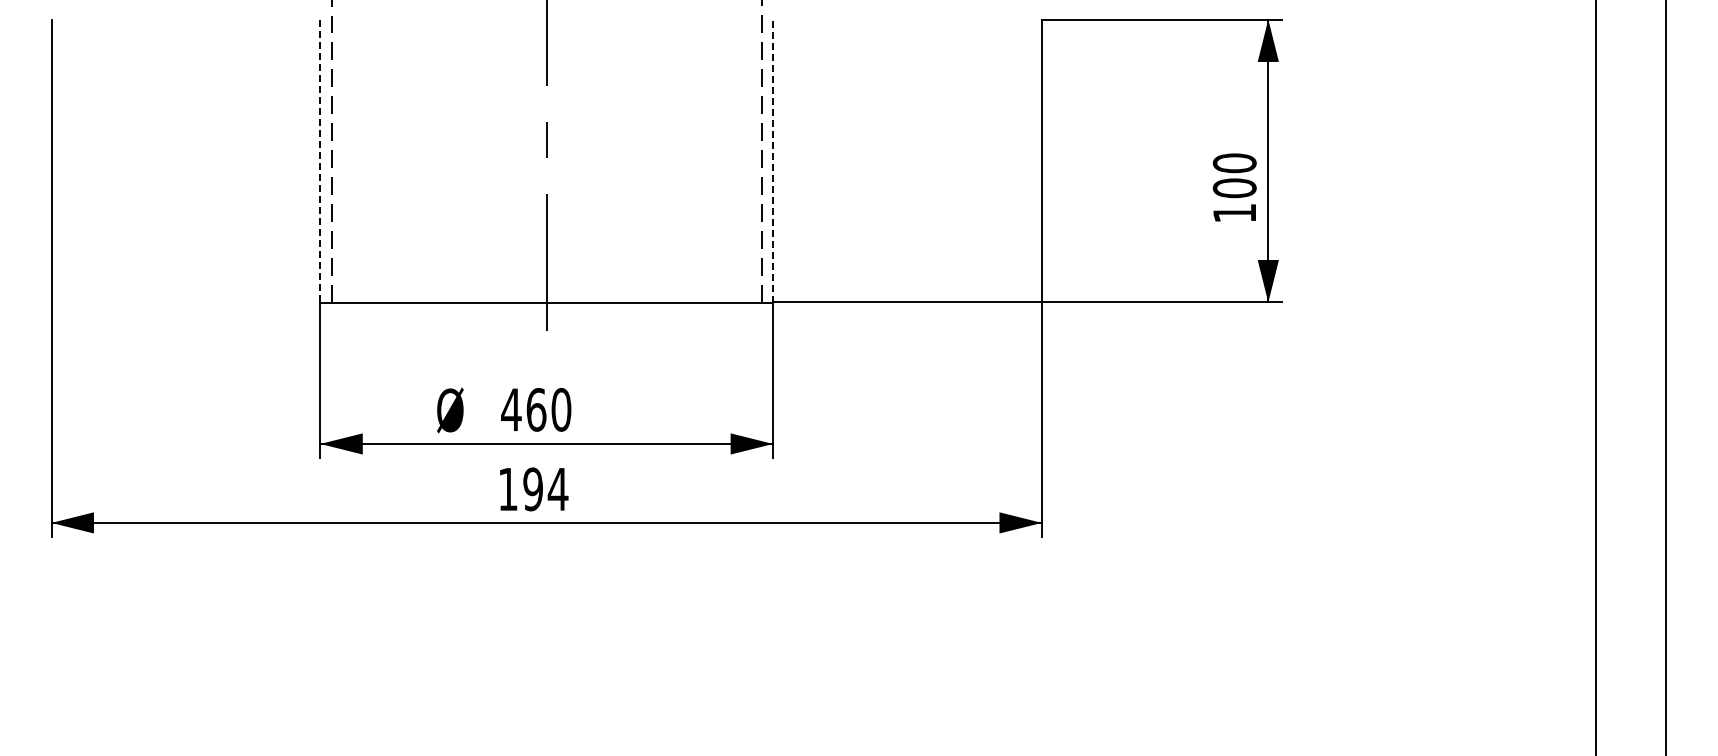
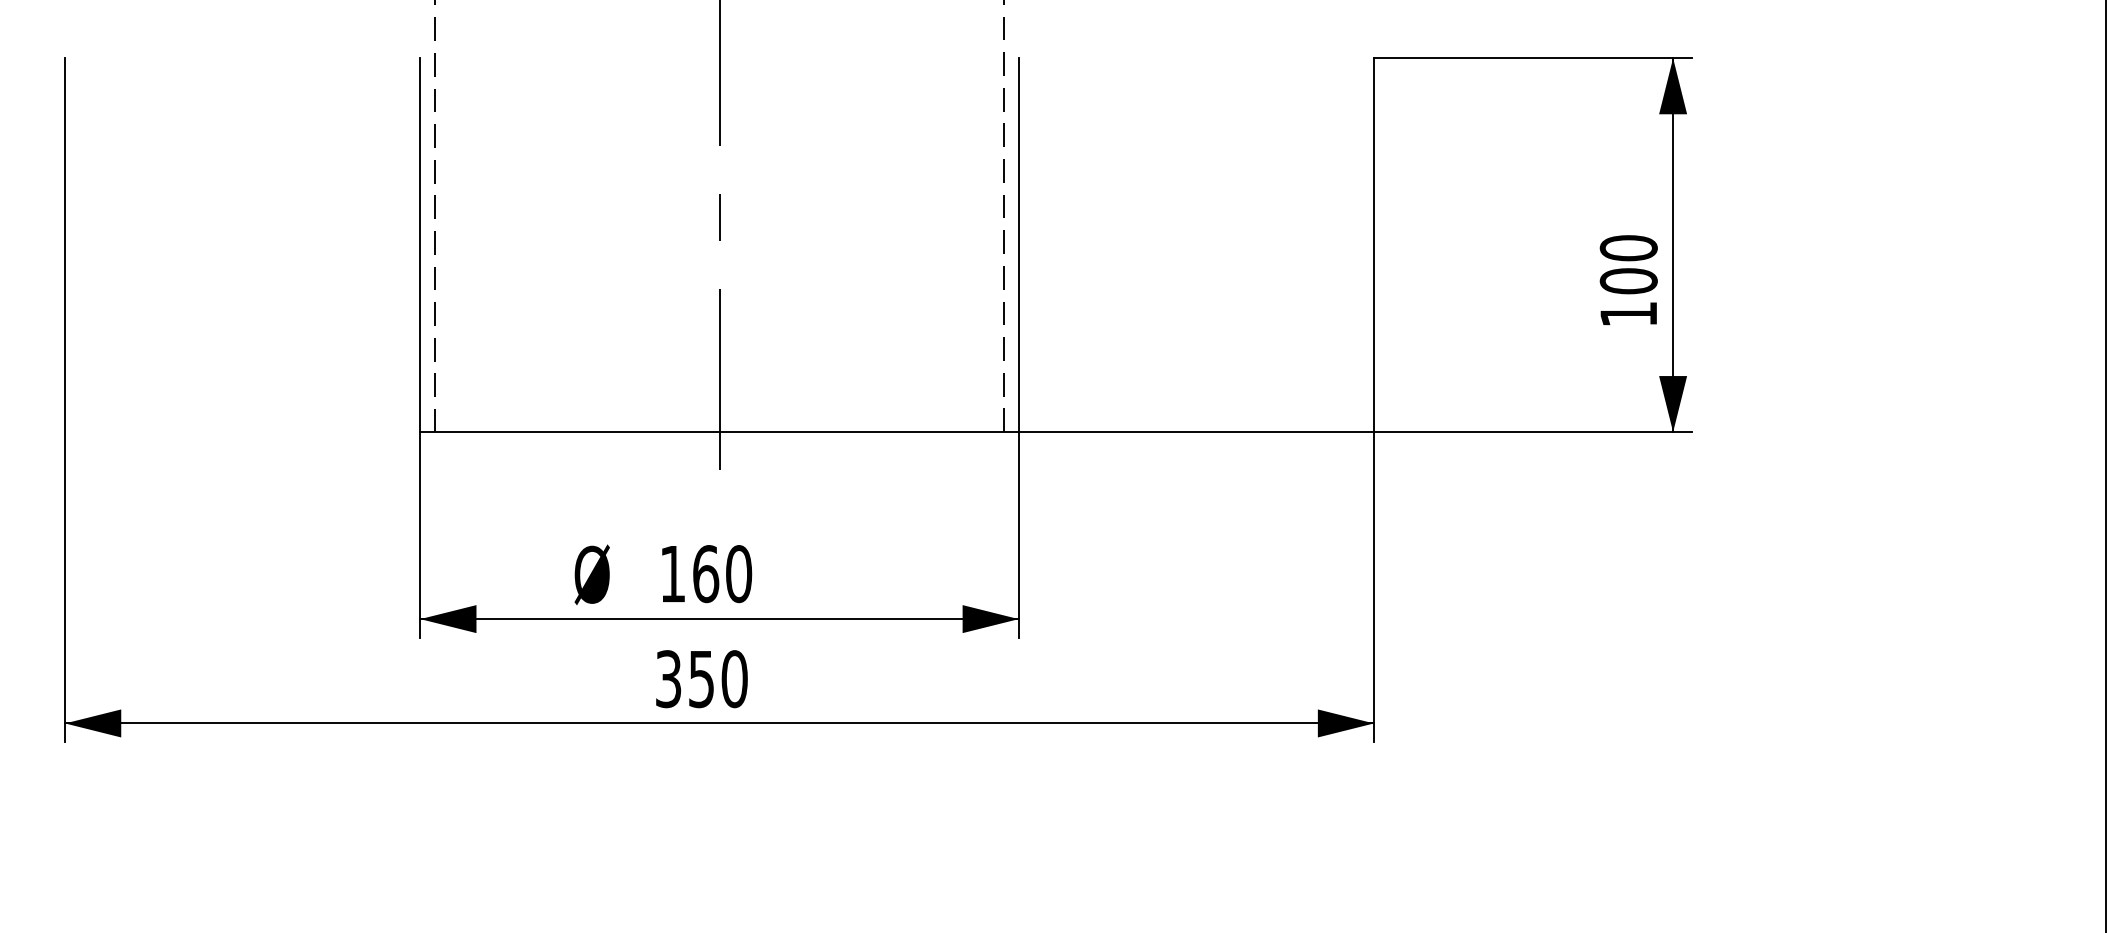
line: (773, 160) -> (1019, 244), dashed -> solid
line: (320, 161) -> (420, 245), dashed -> solid
text: (511, 409) -> (672, 573), 460 -> 160
text: (533, 489) -> (702, 679), 194 -> 350

